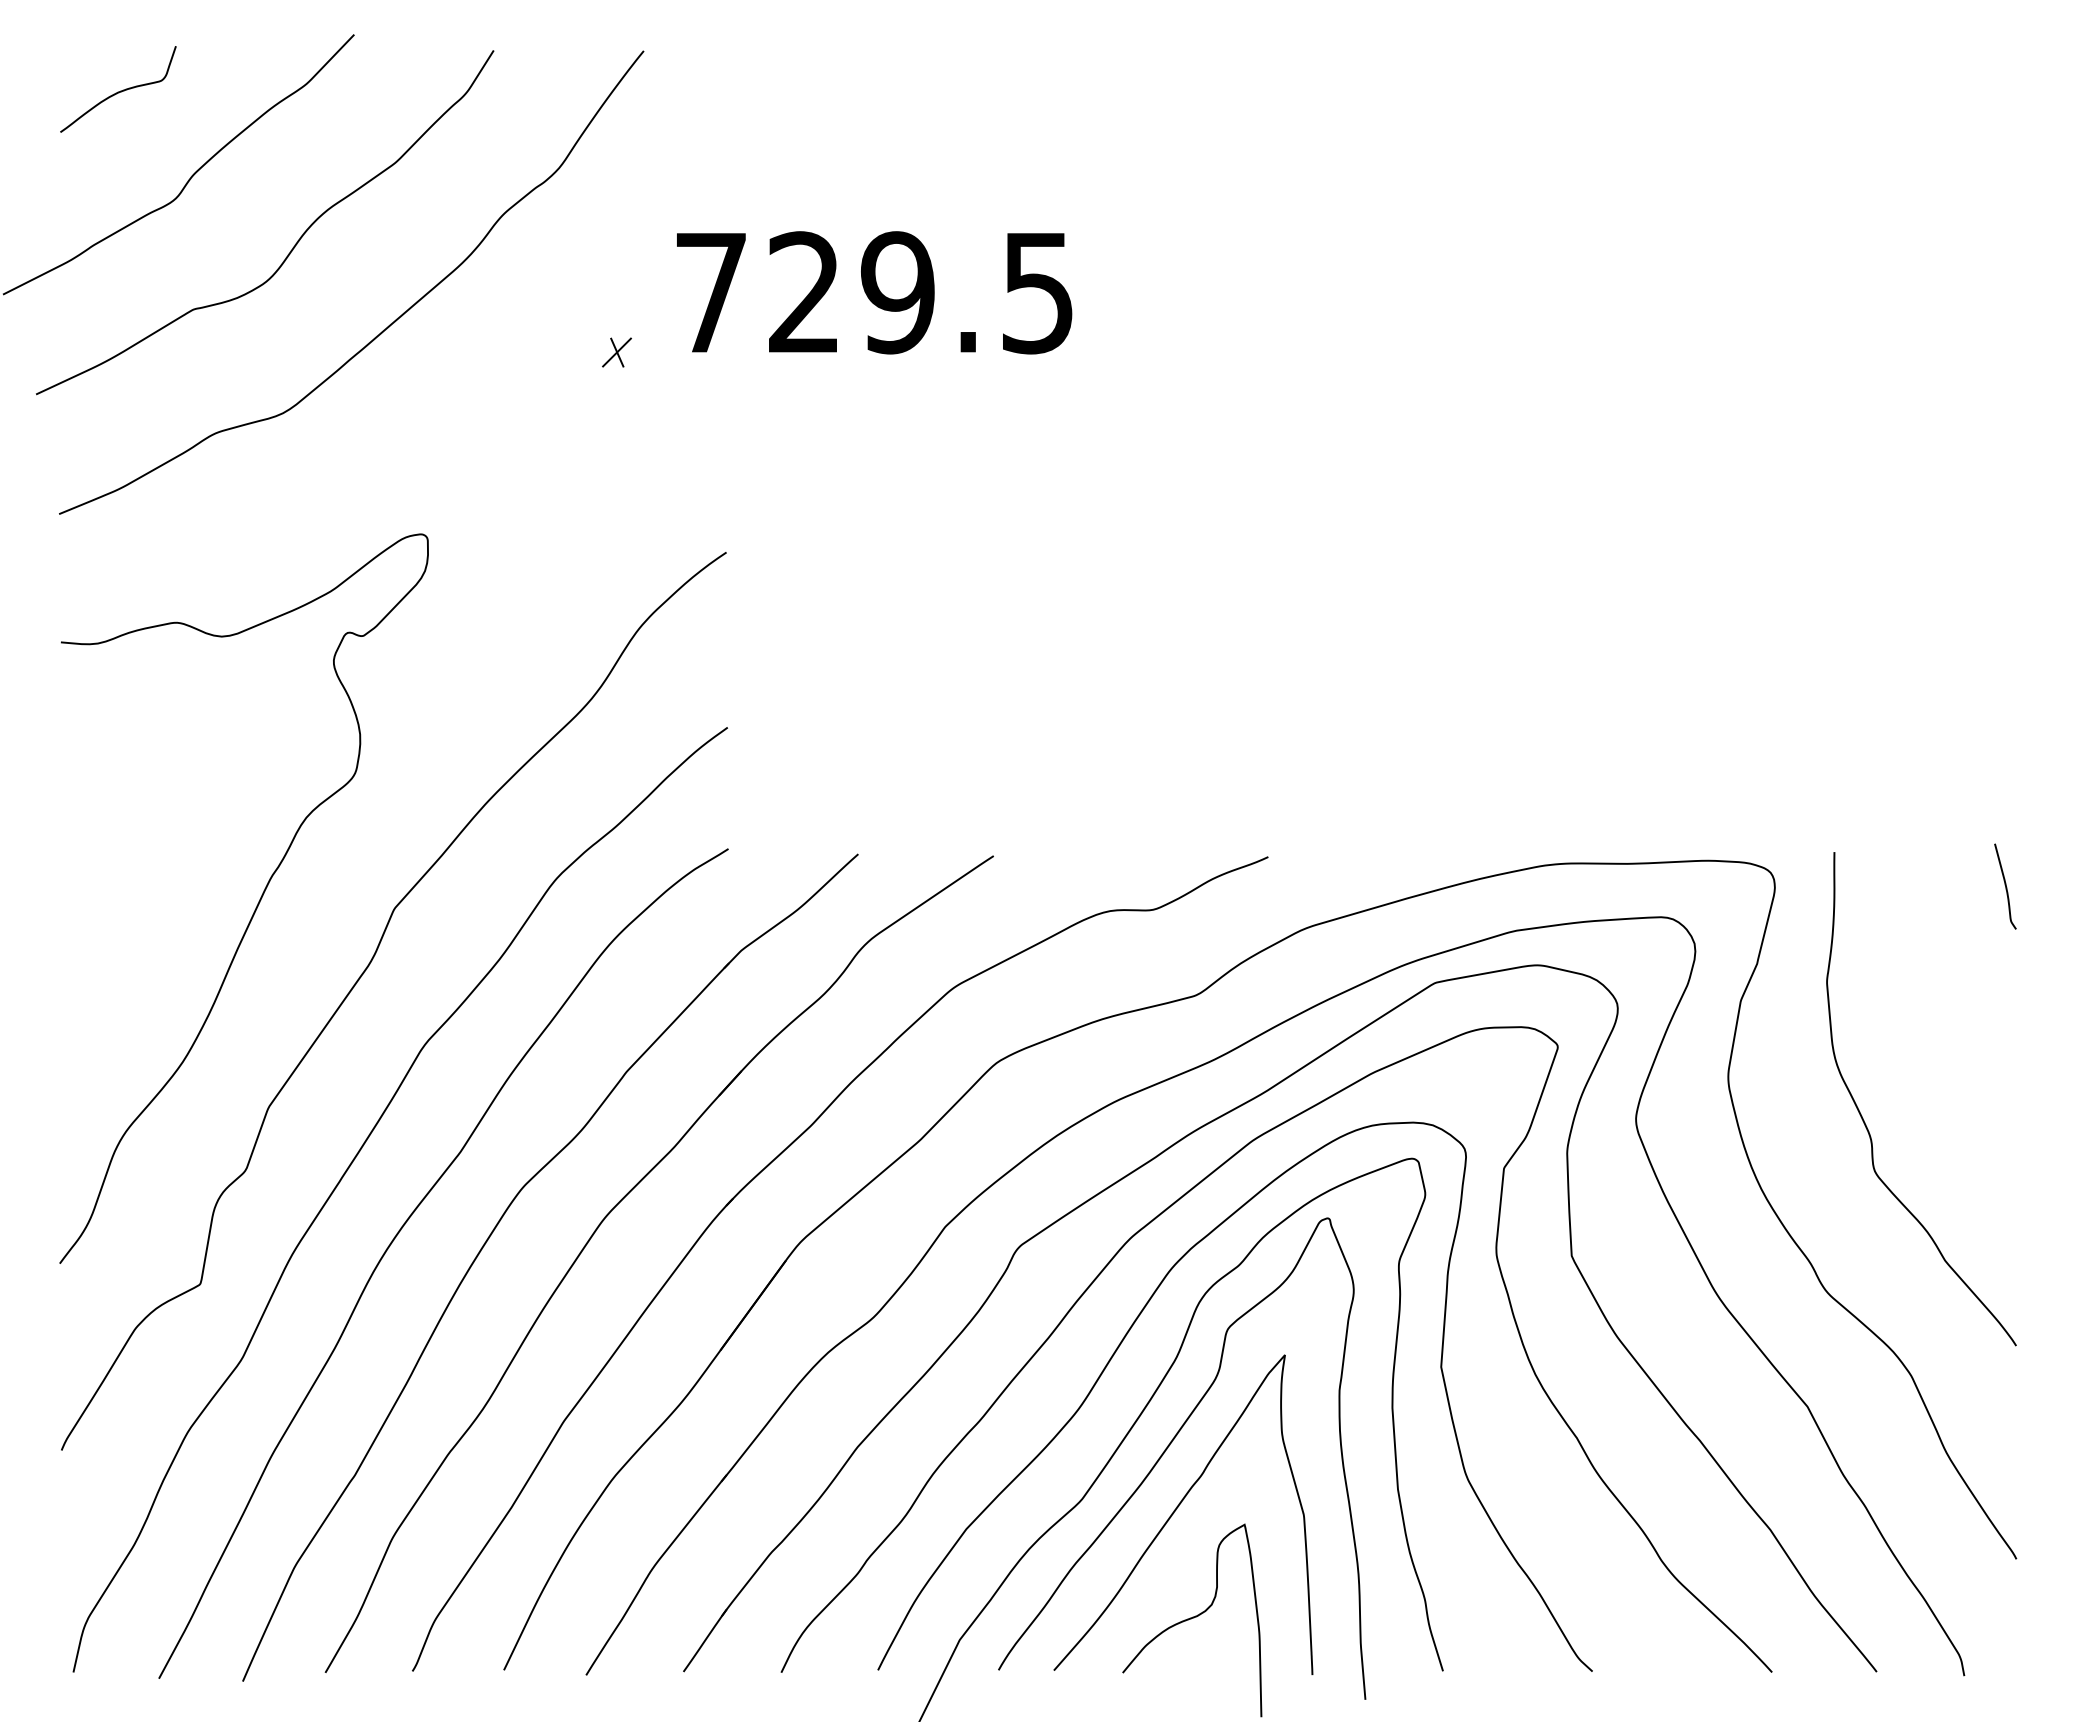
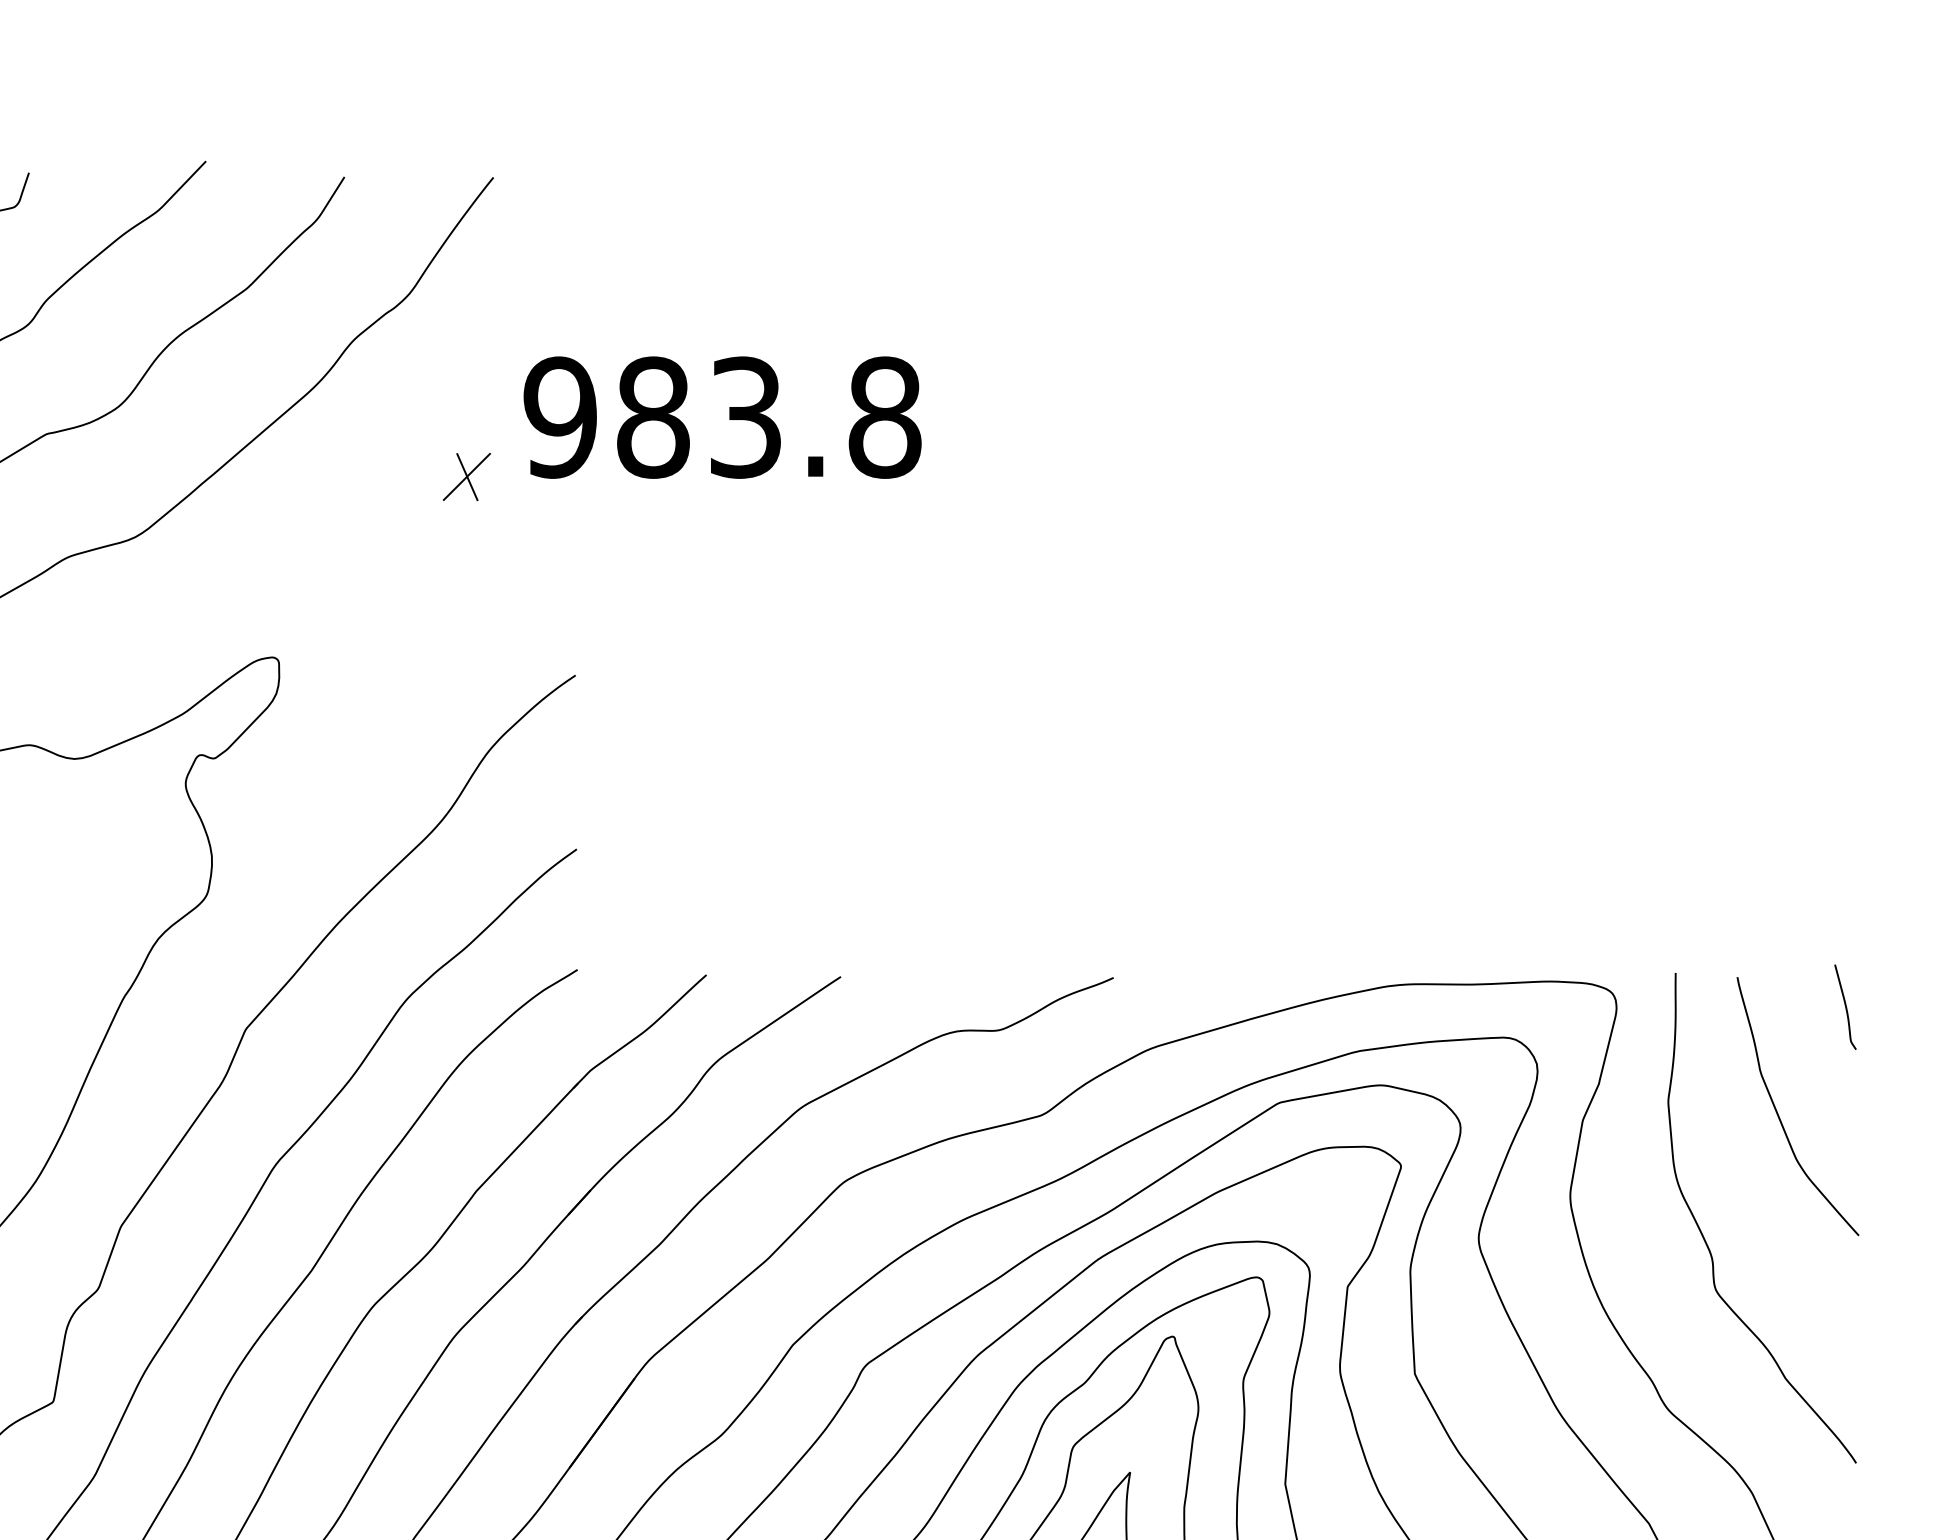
text: (874, 292) -> (722, 417), 729.5 -> 983.8
part: (616, 352) -> (466, 476), size x1.67
curve: (1938, 994) -> (1779, 1114), added

